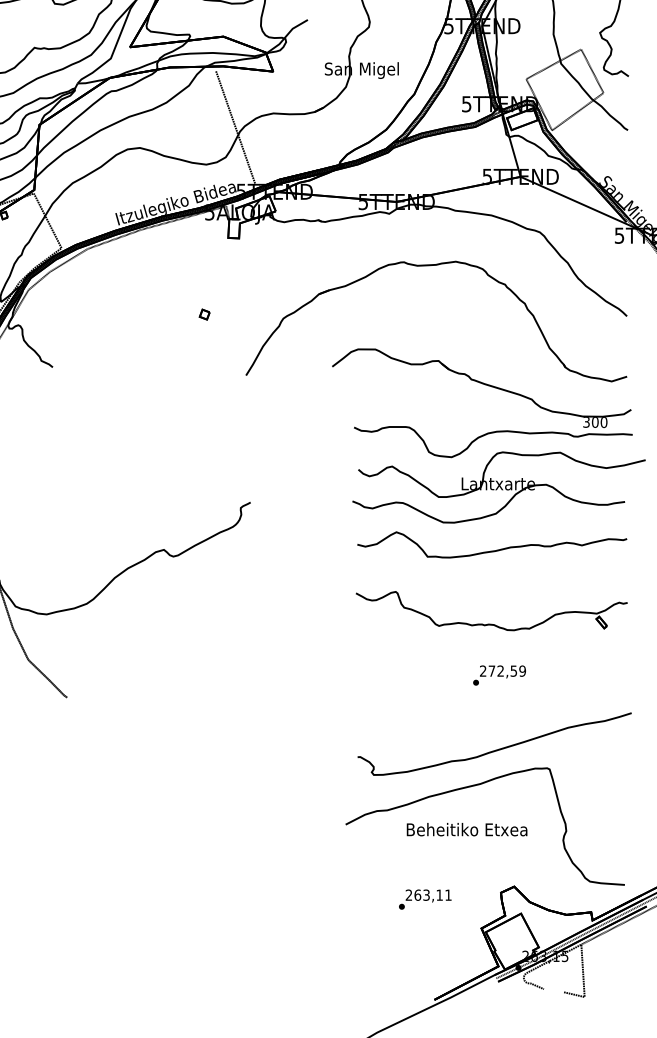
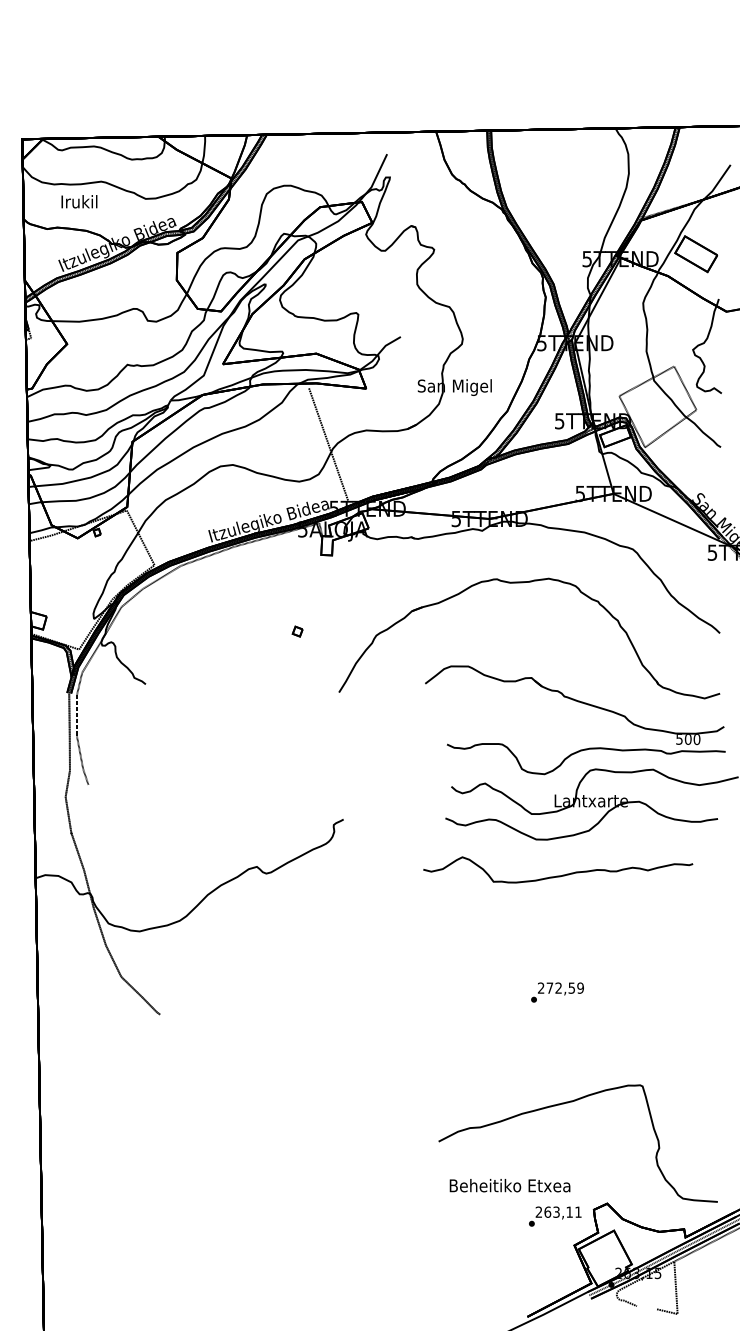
text: (586, 422) -> (679, 739), 300 -> 500
curve: (492, 550) -> (558, 875), moved
part: (491, 623) -> (584, 940), removed
text: (499, 675) -> (557, 992), moved
curve: (495, 749) -> (588, 1066), removed
text: (466, 829) -> (509, 1185), moved
text: (425, 899) -> (555, 1216), moved

